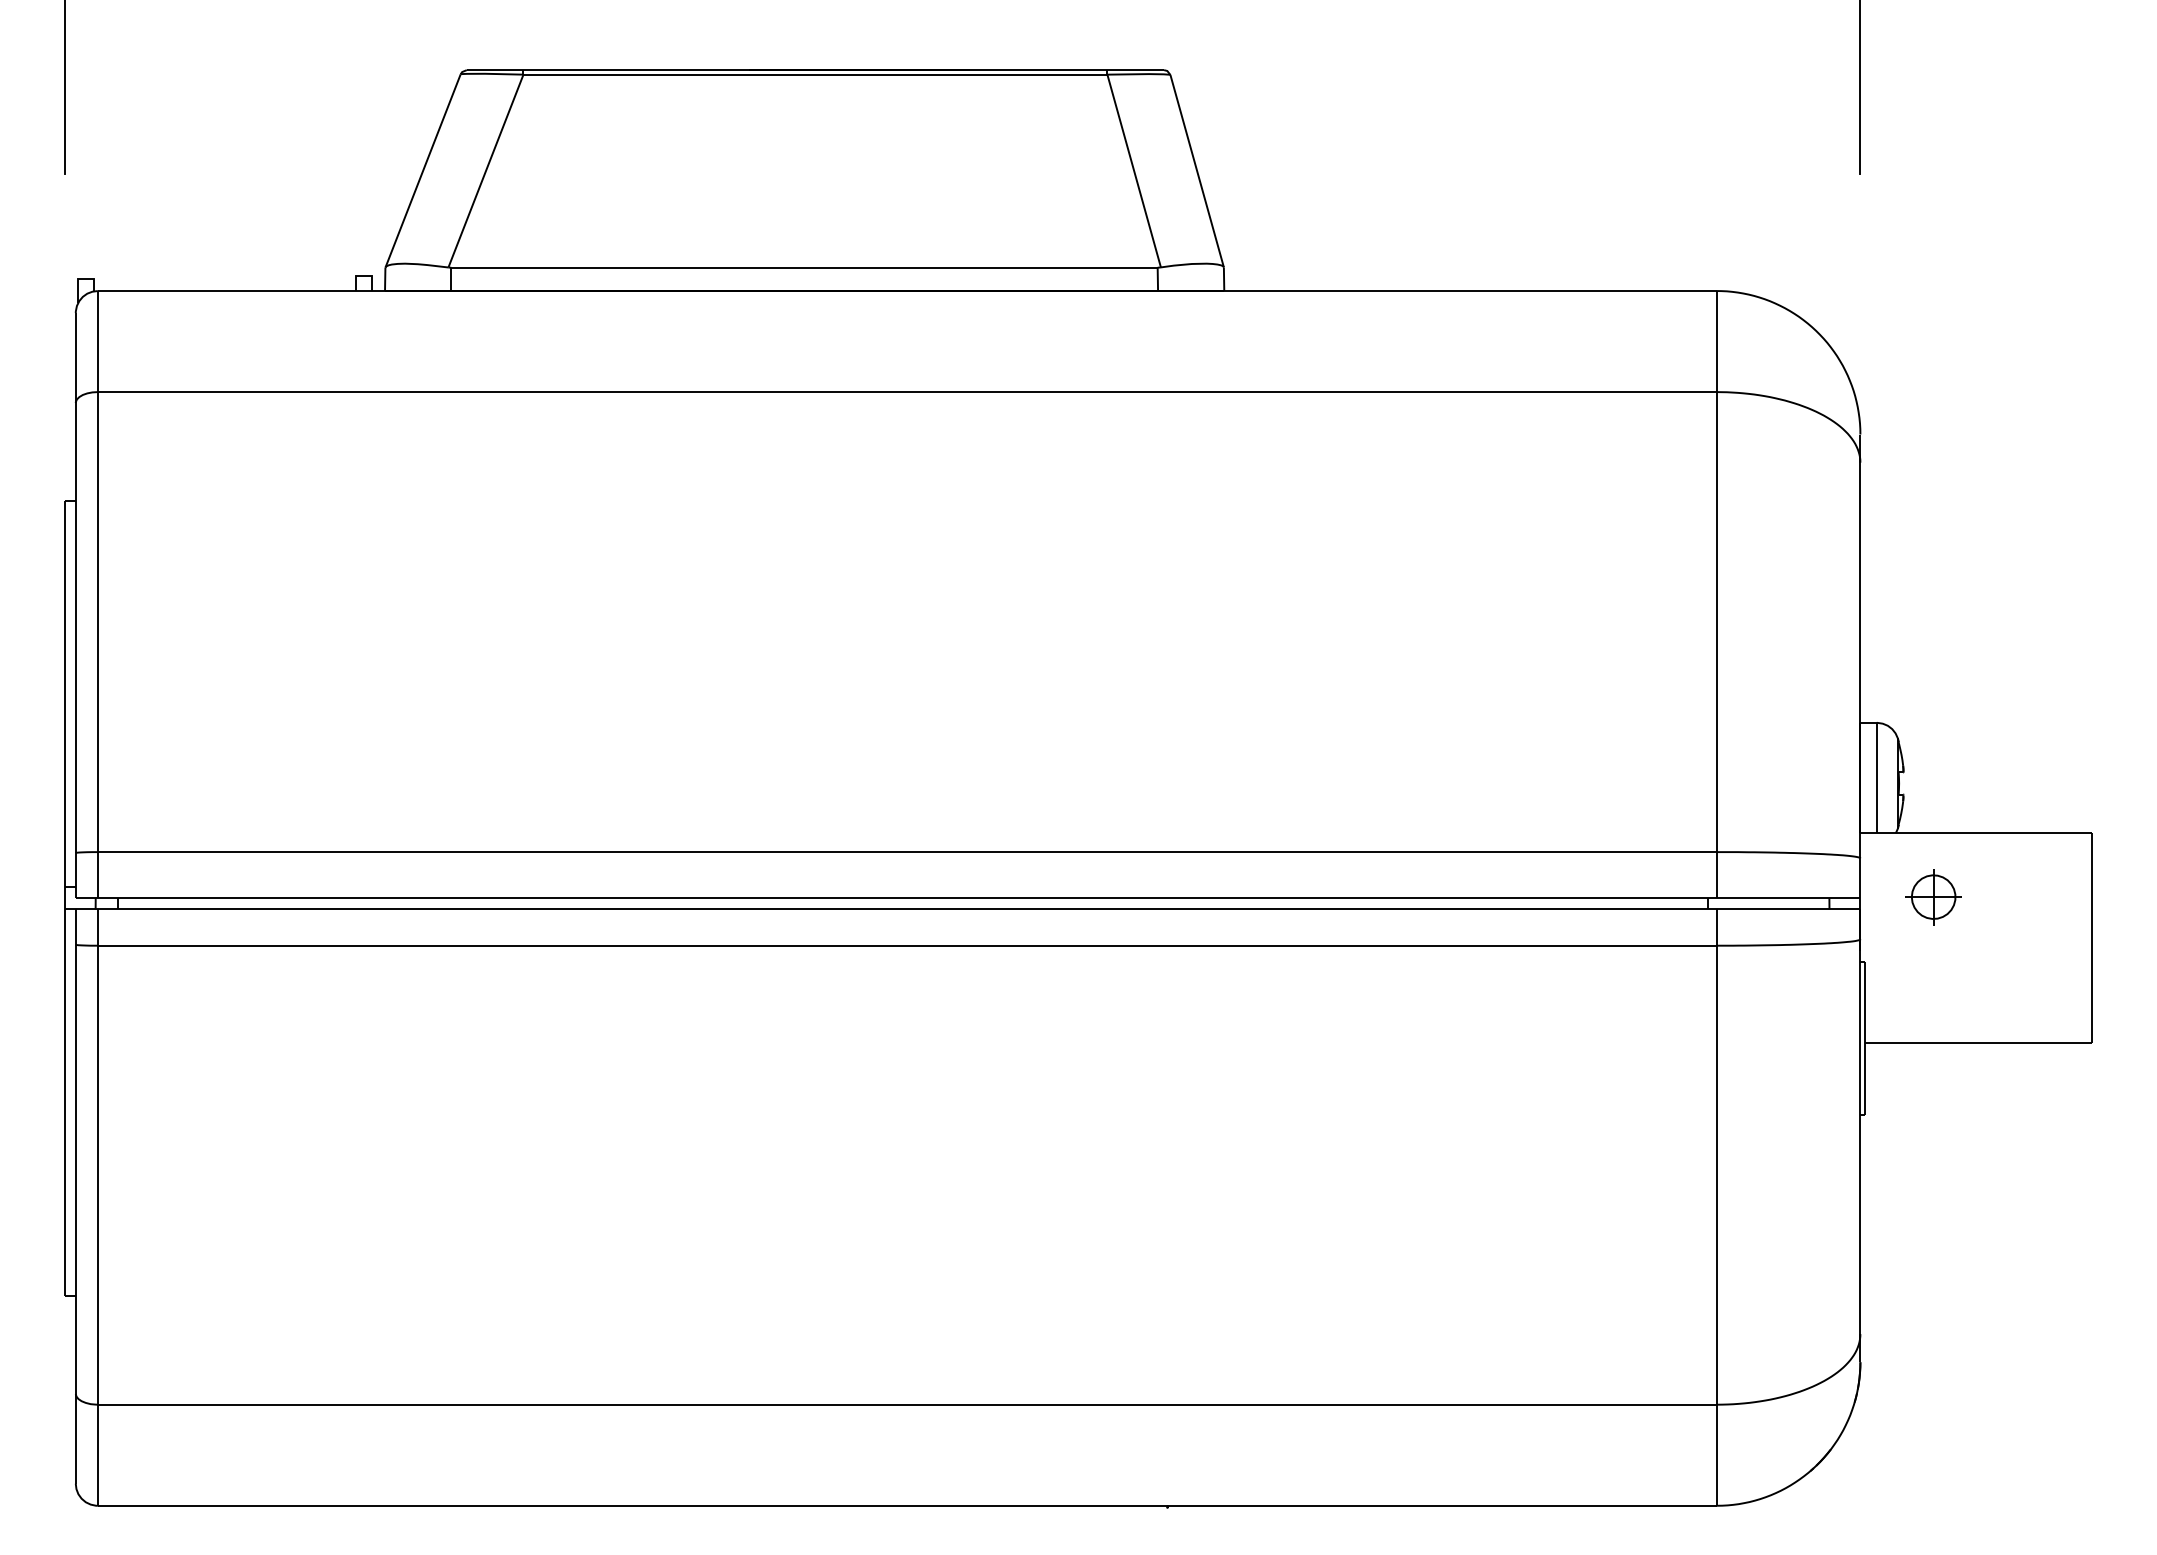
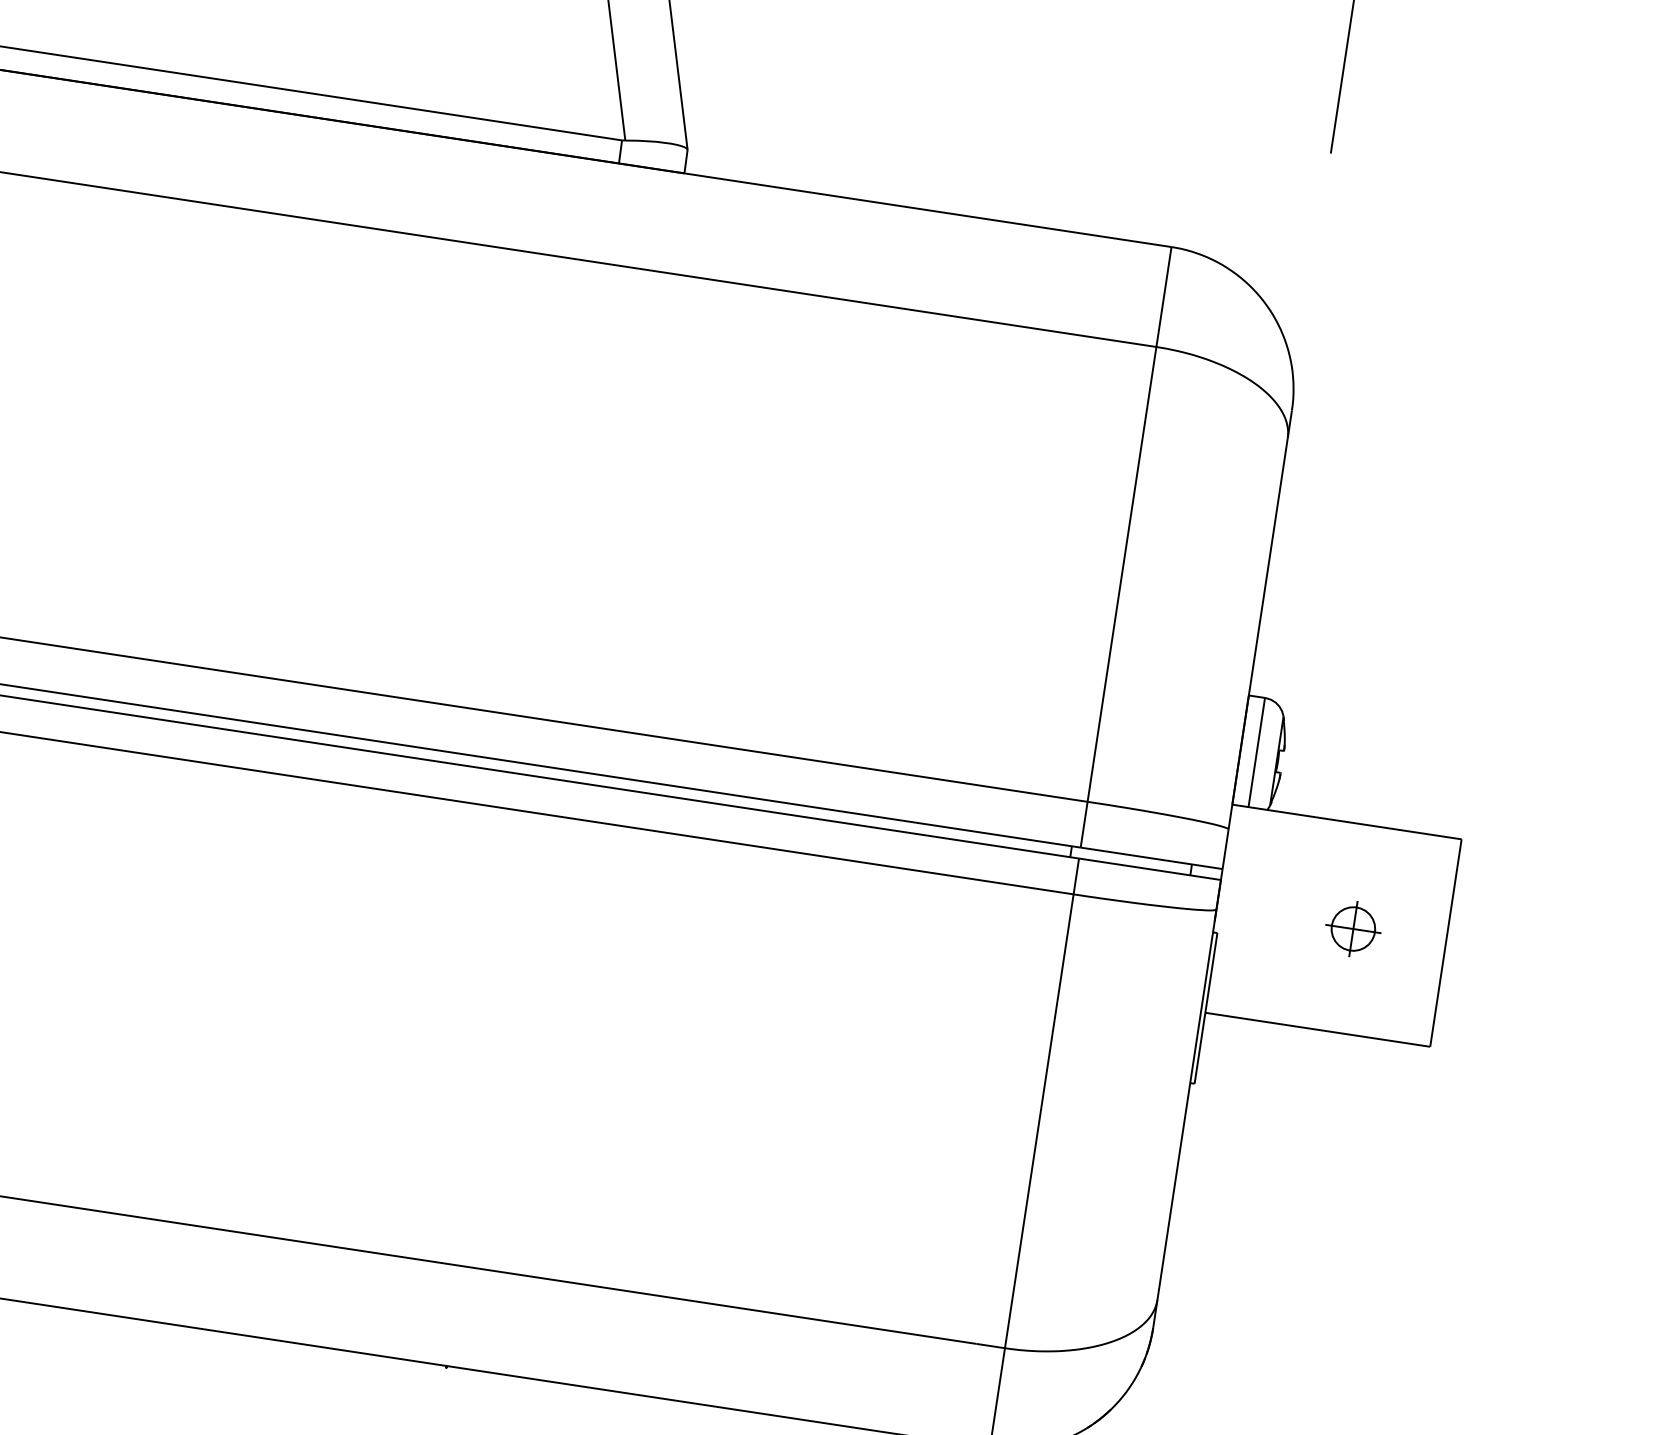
part: (1933, 897) -> (1353, 929), moved

